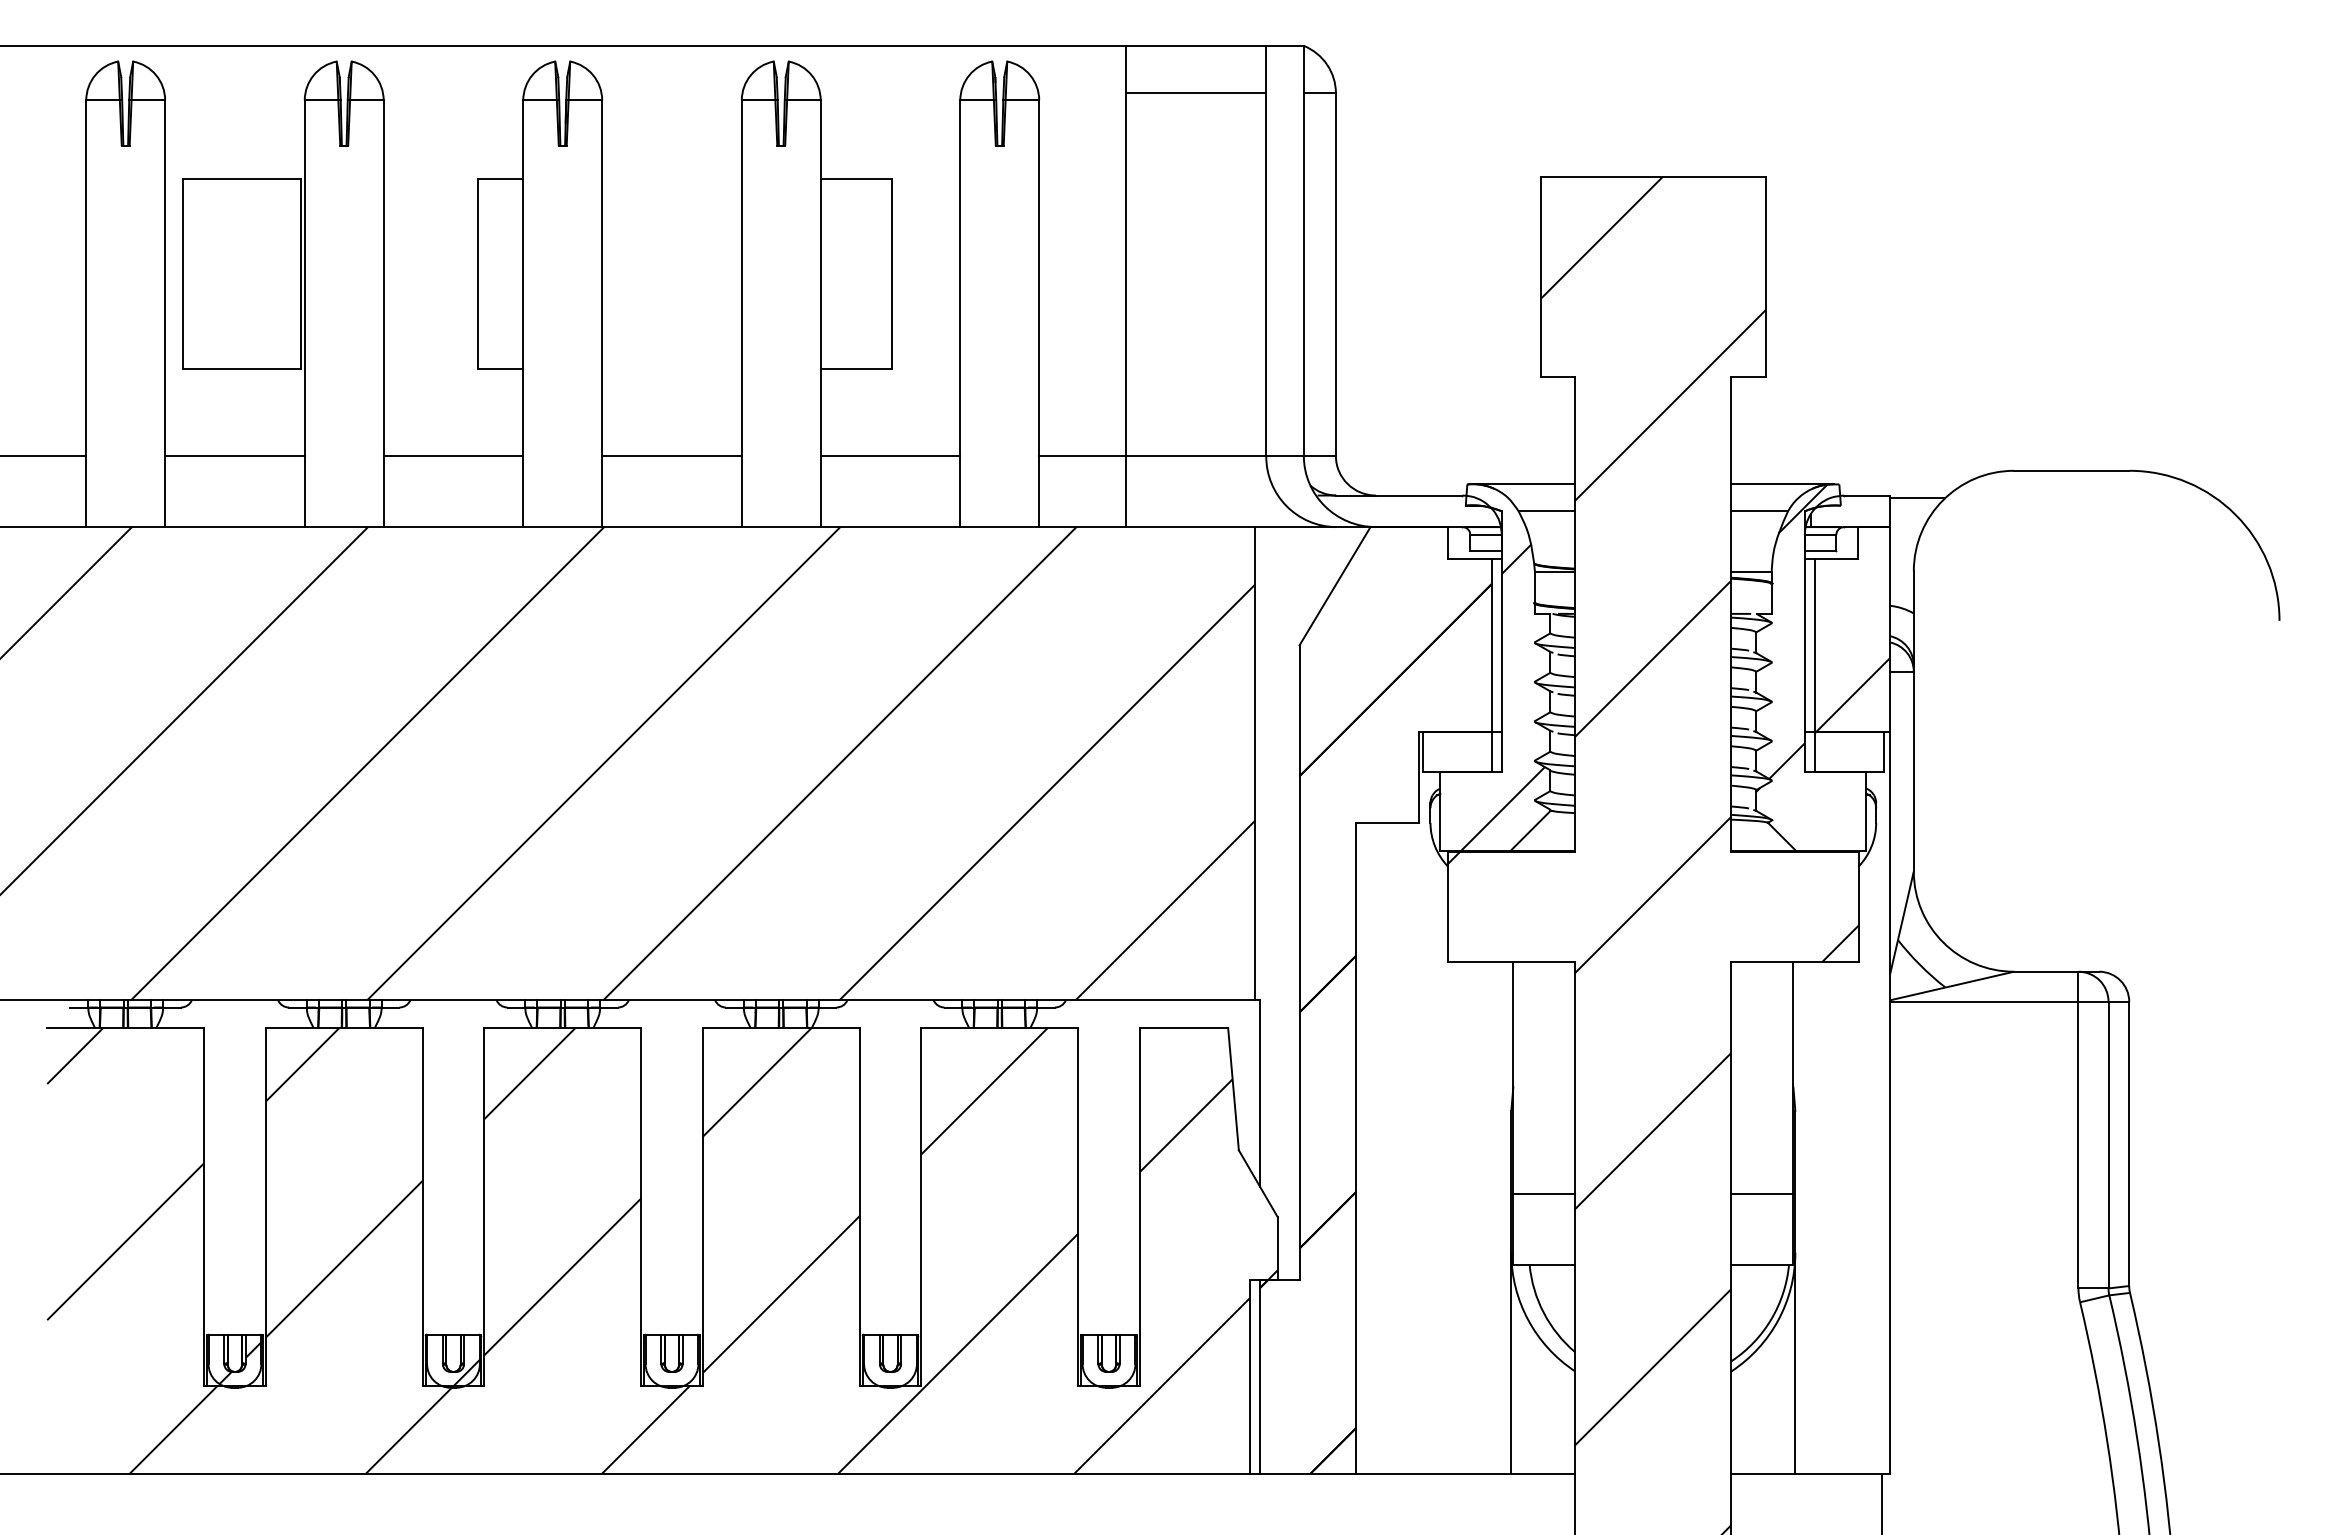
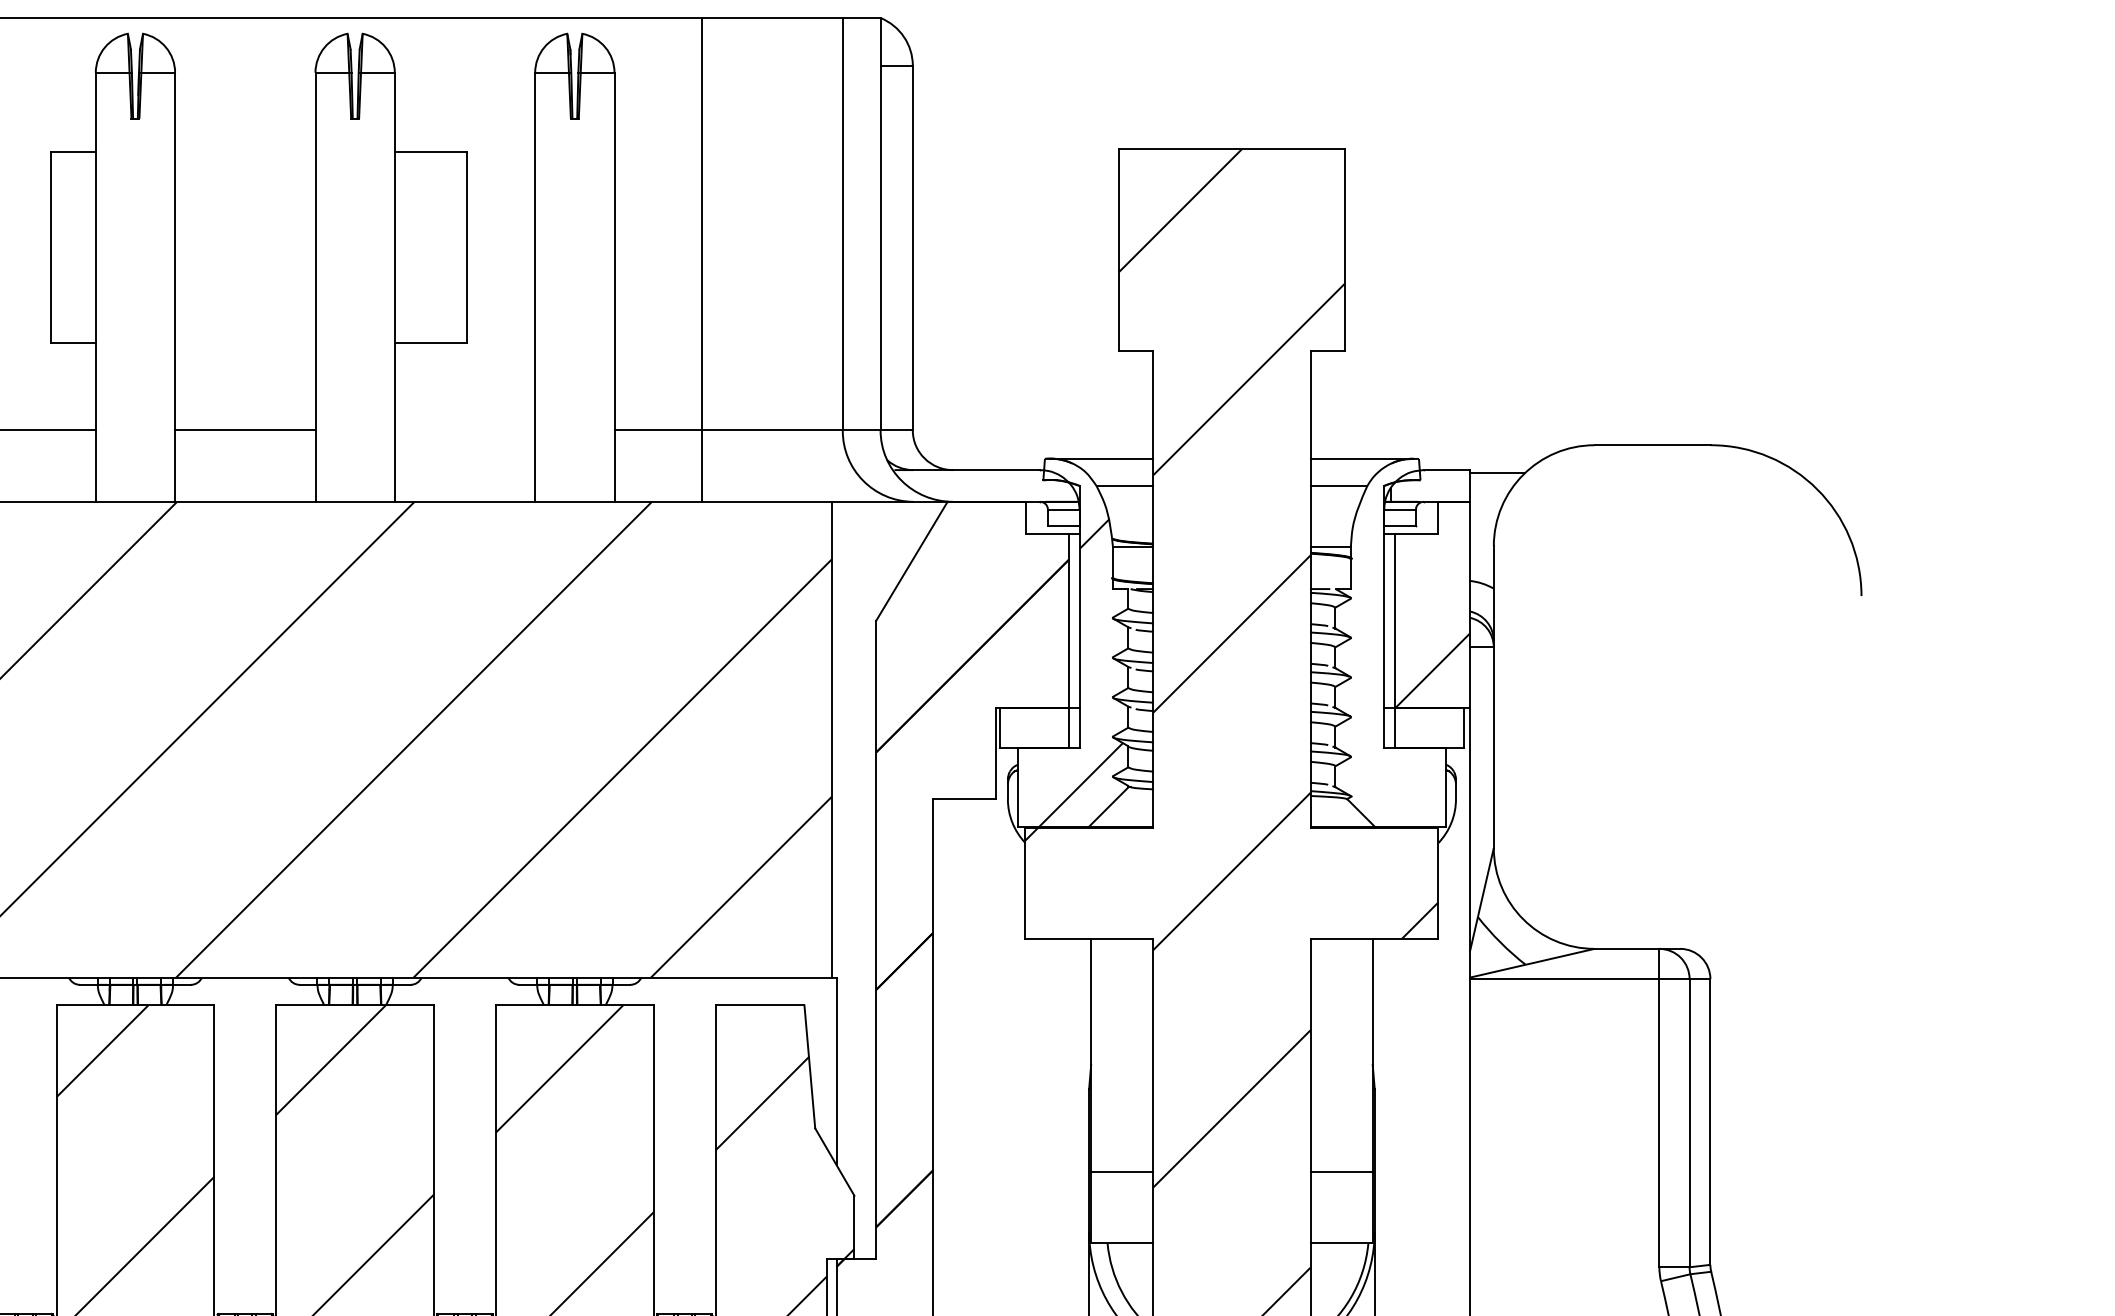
line: (1196, 93) -> (772, 65), removed
line: (890, 456) -> (464, 430), removed
hatch: (1791, 637) -> (1370, 612), removed

